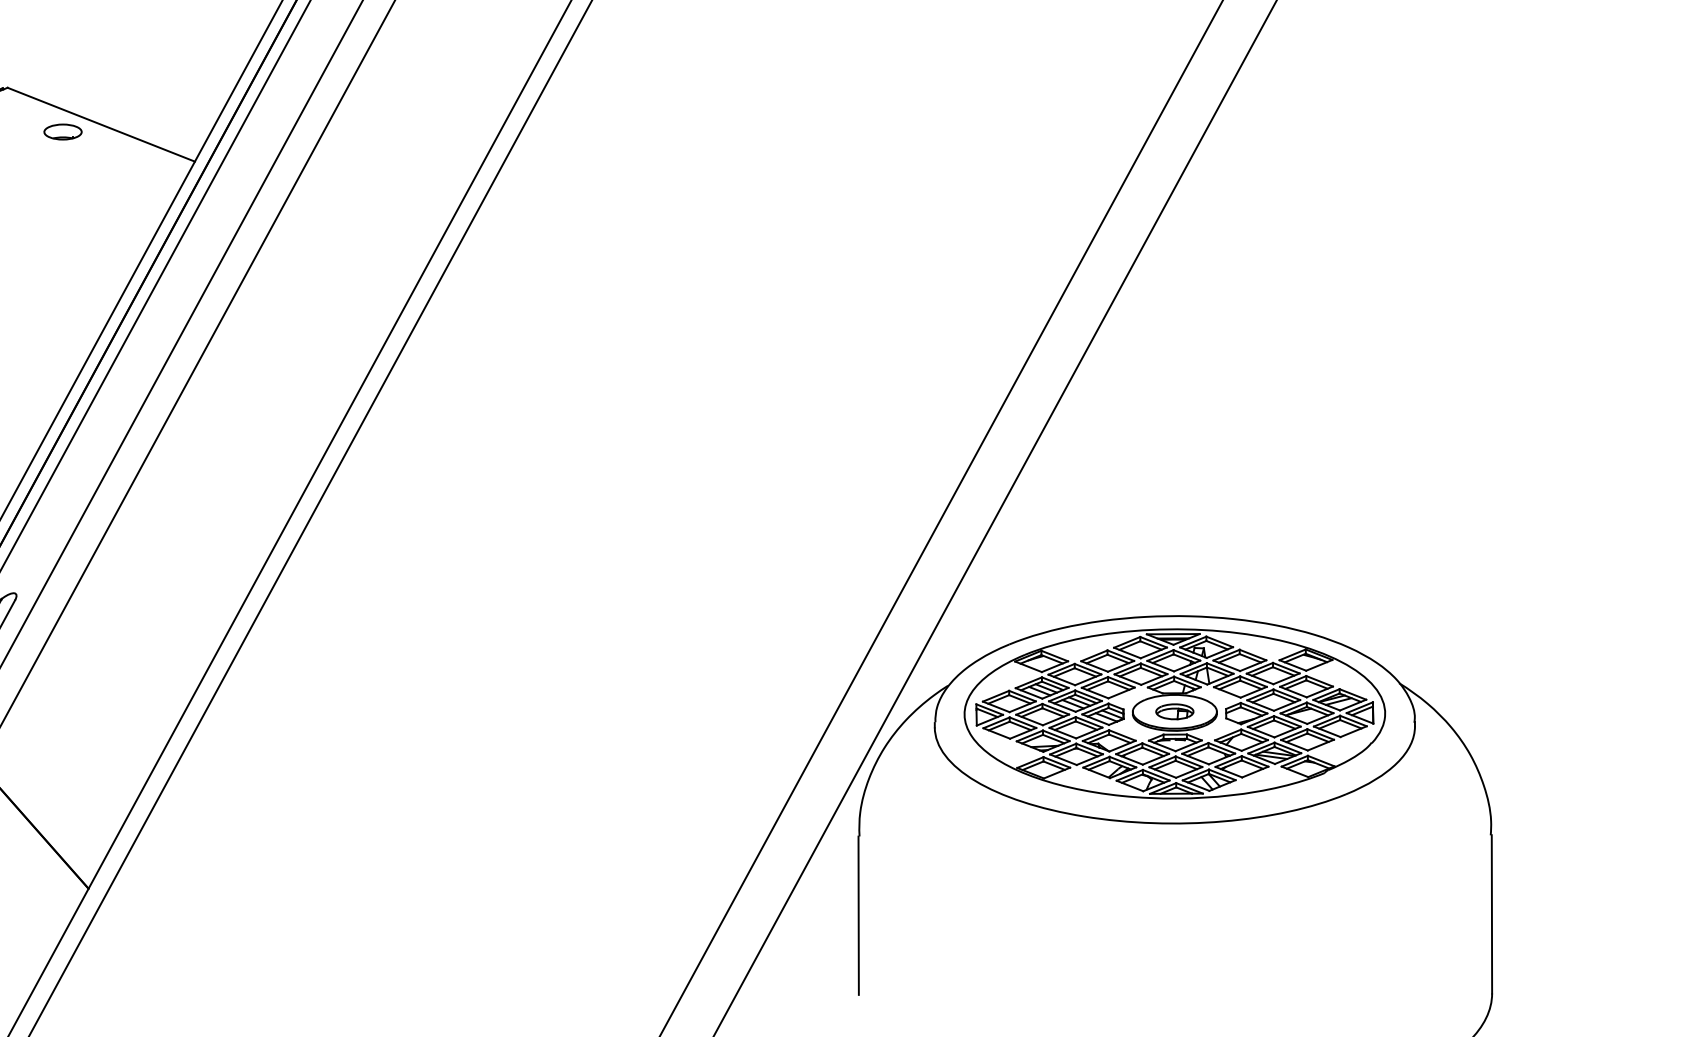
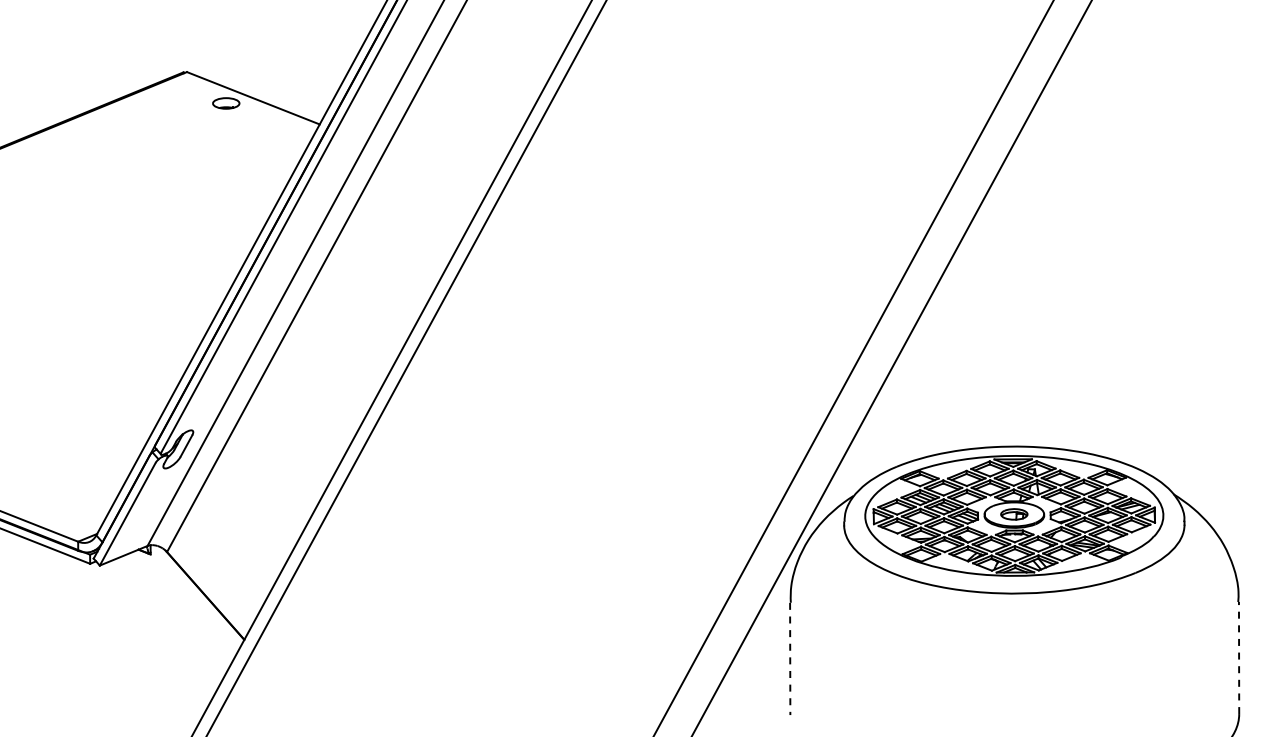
line: (1492, 913) -> (1239, 657), solid -> dashed
line: (859, 916) -> (790, 659), solid -> dashed

